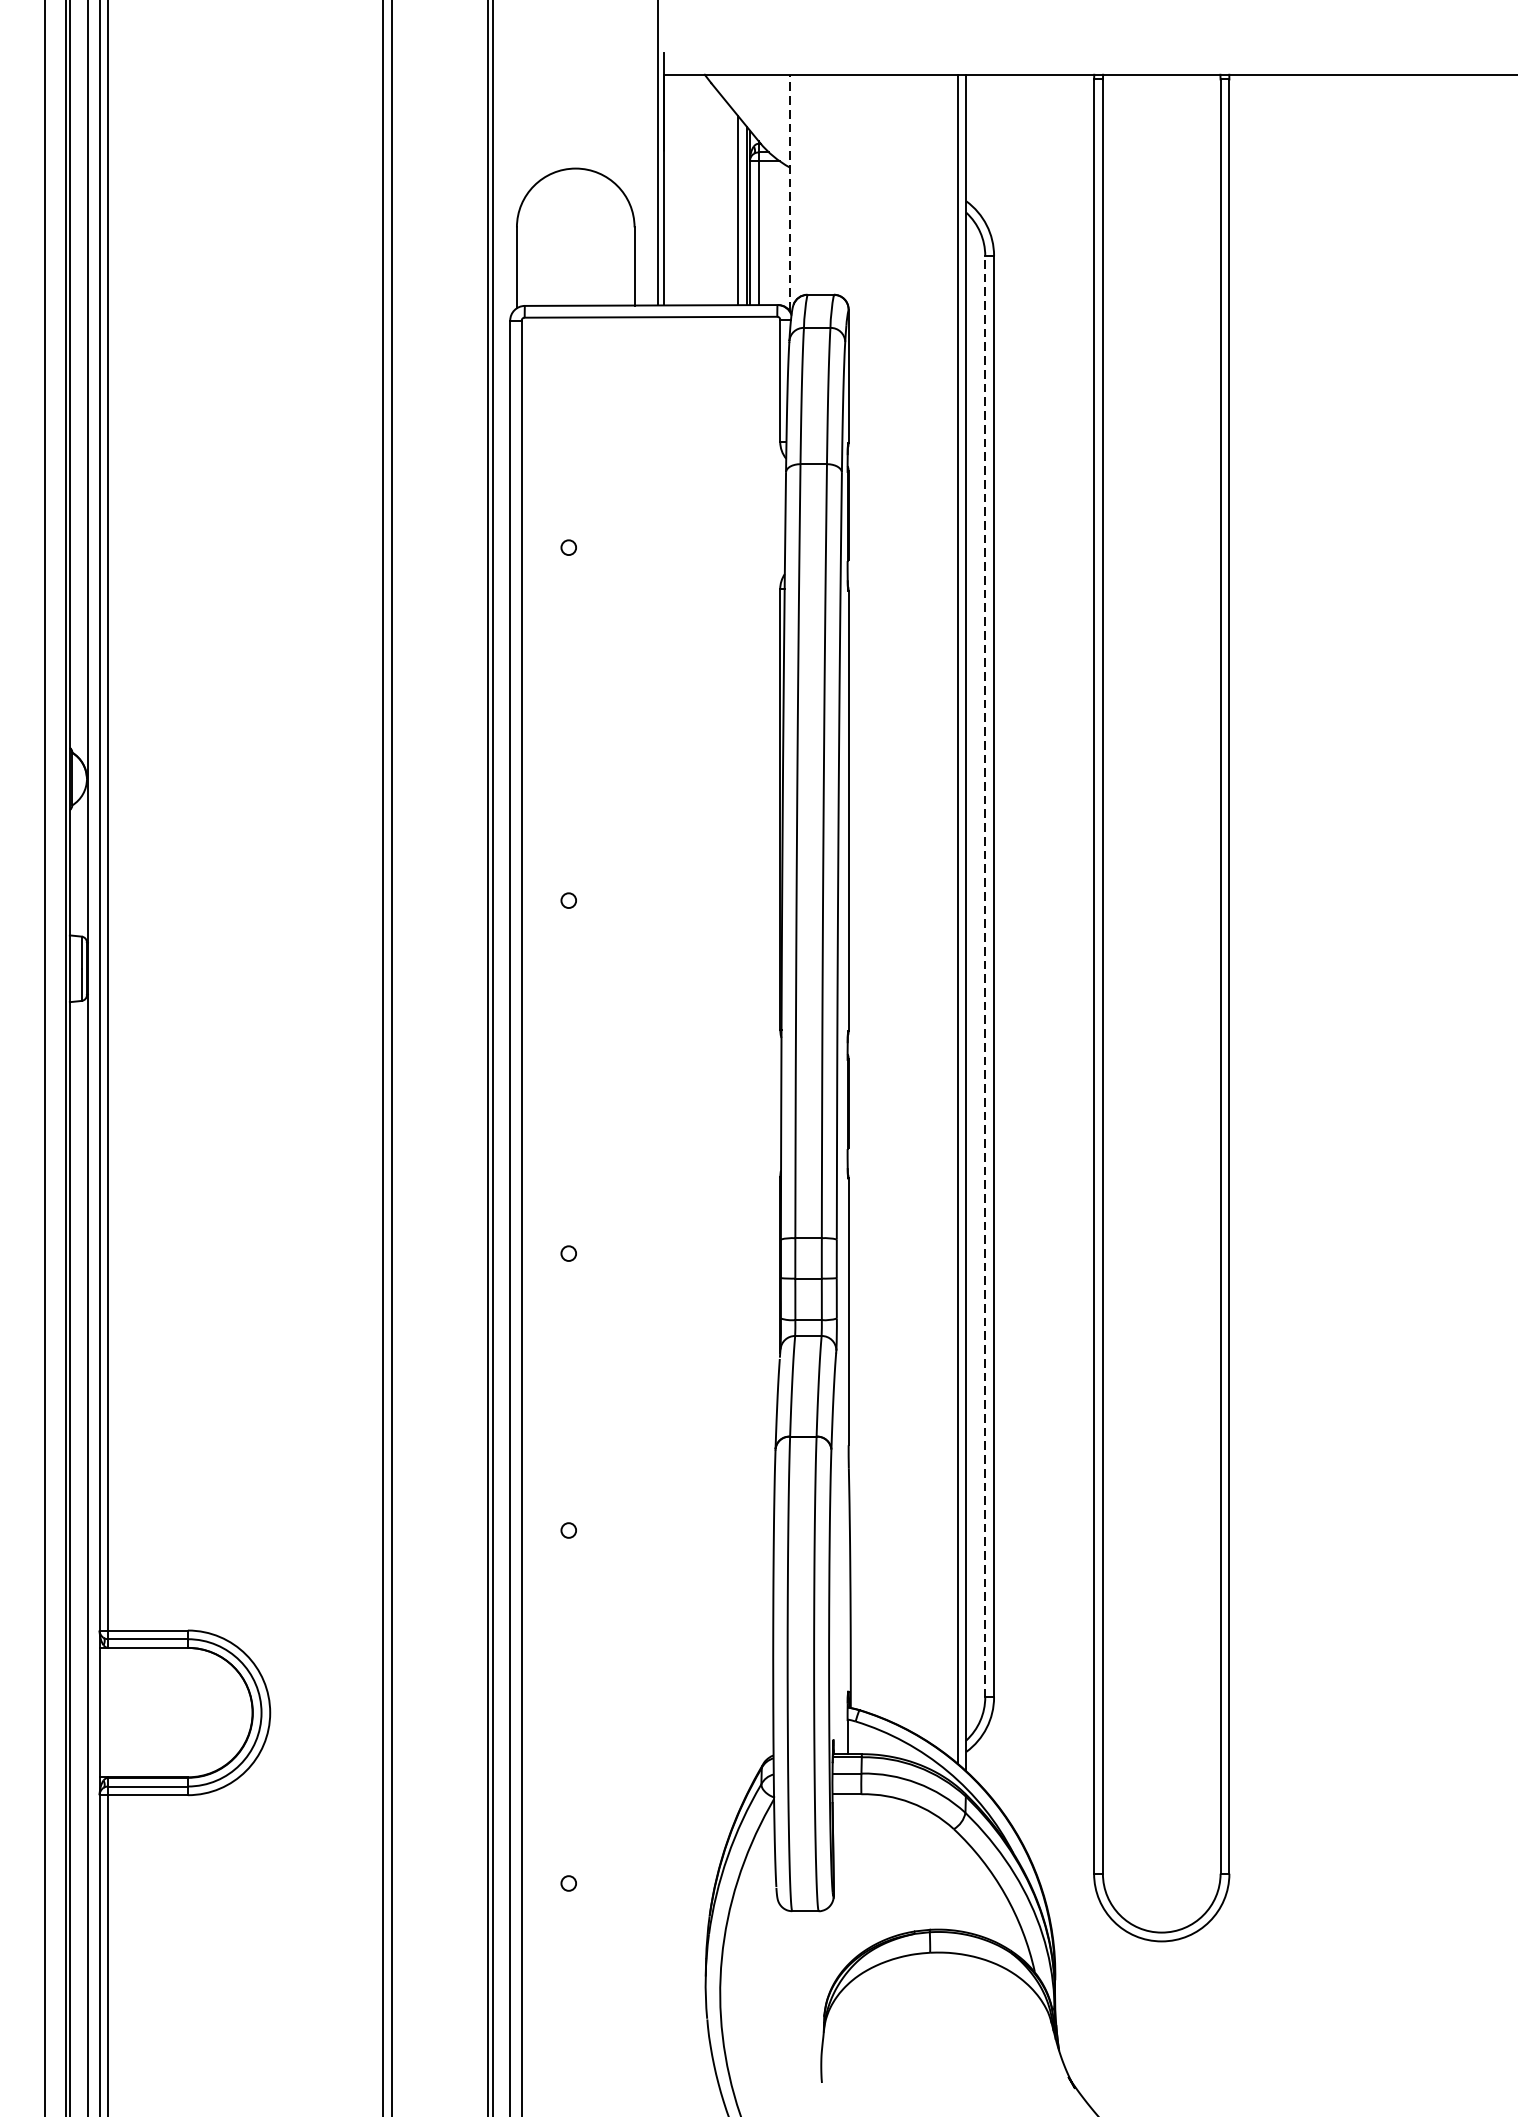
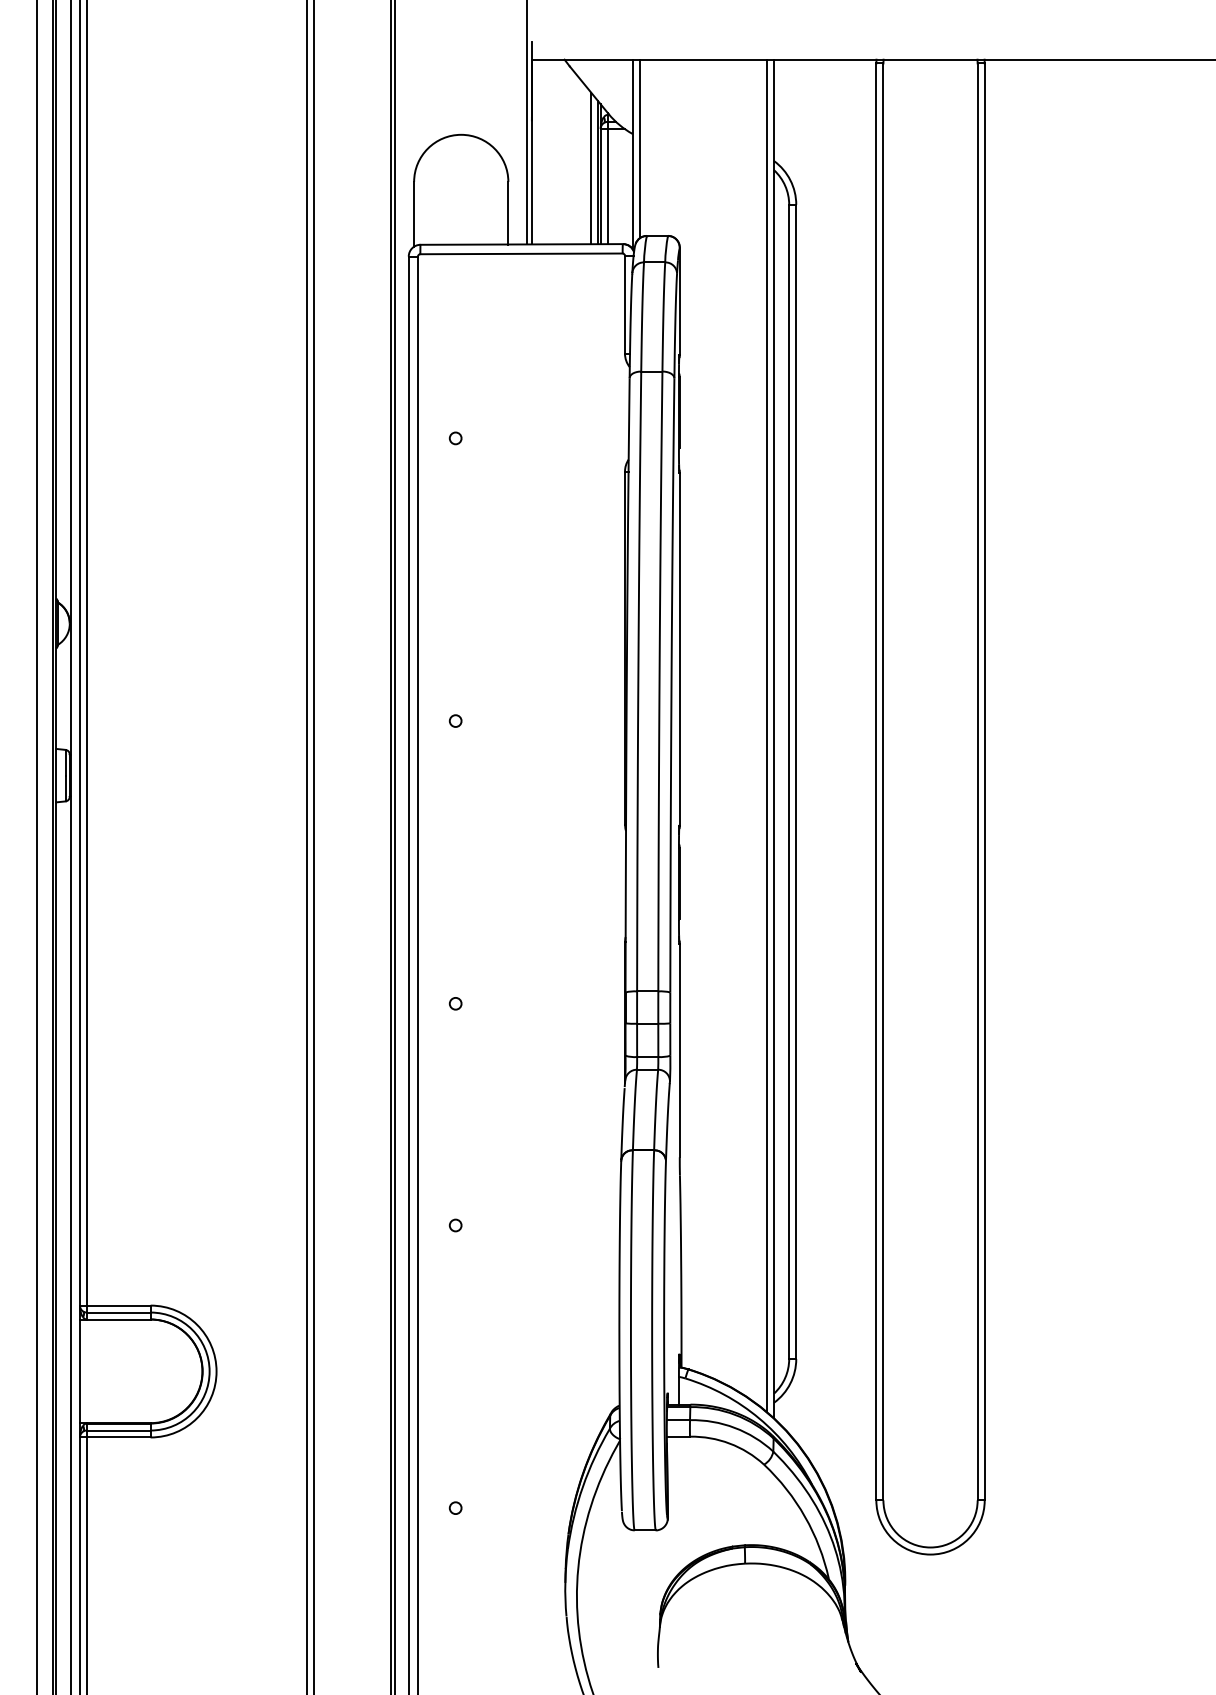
line: (798, 185) -> (639, 148), added
line: (789, 193) -> (632, 154), dashed -> solid
line: (985, 976) -> (789, 781), dashed -> solid

